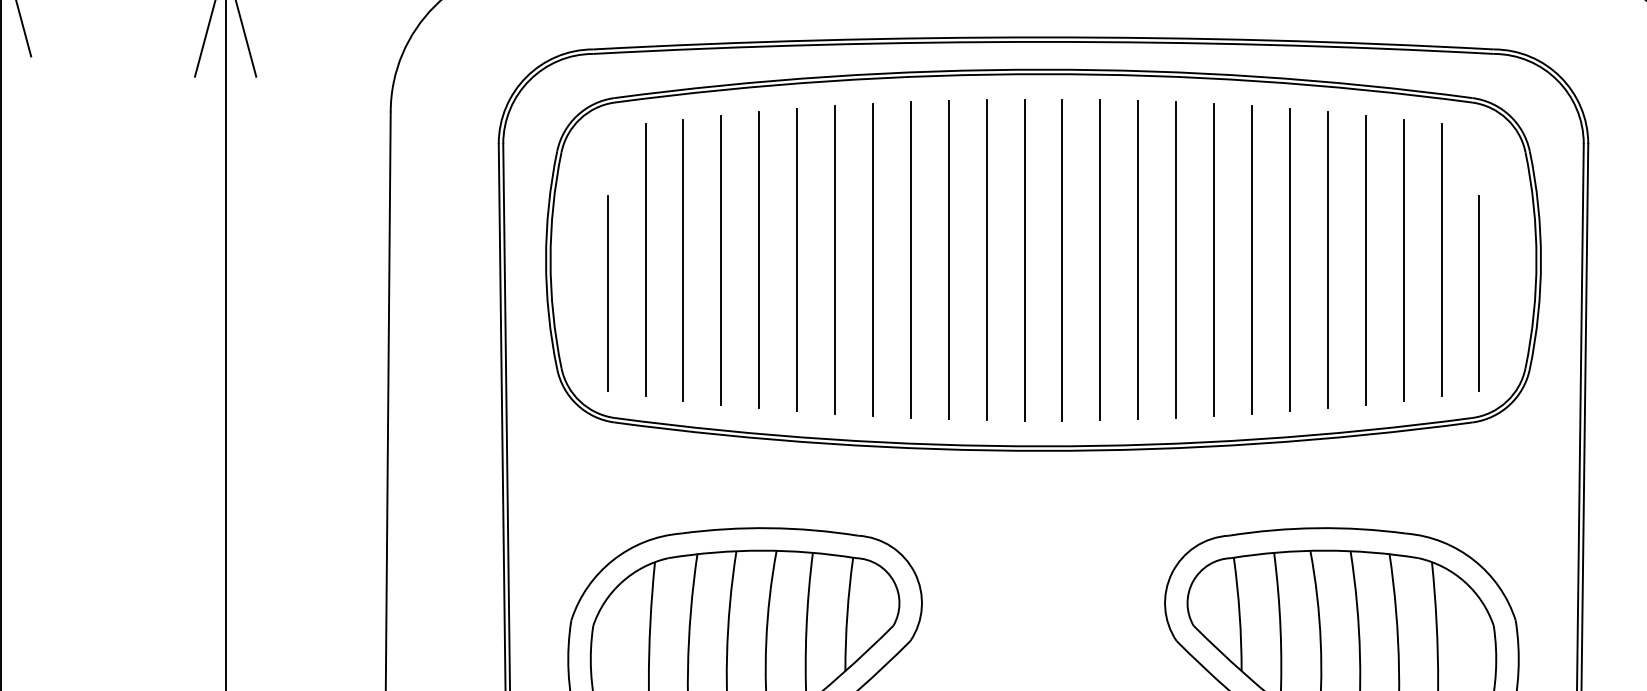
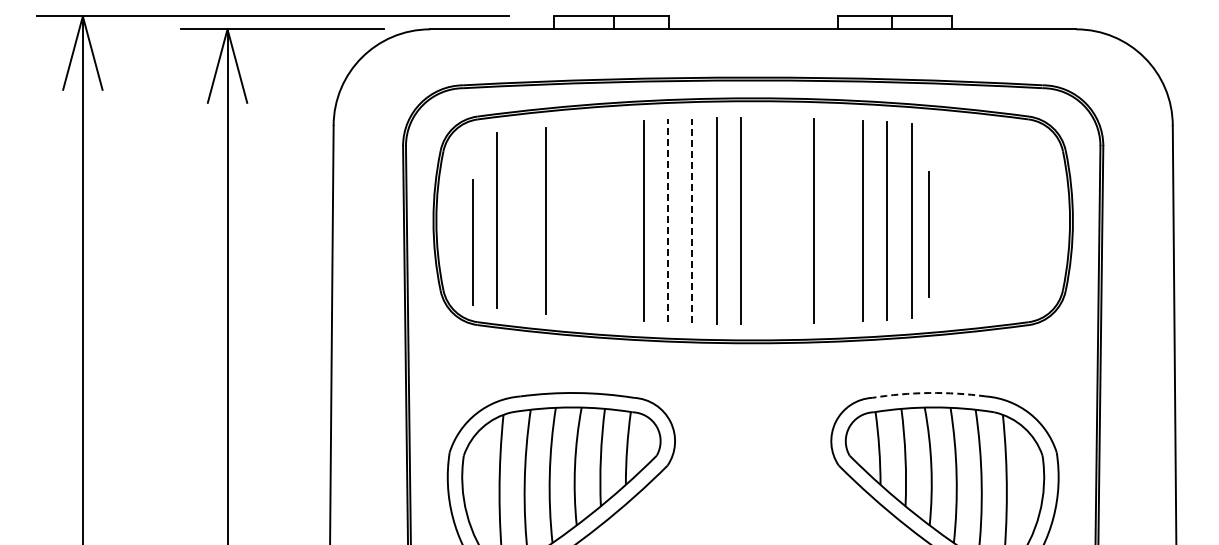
line: (683, 259) -> (521, 220), removed
line: (759, 259) -> (570, 220), removed
line: (796, 259) -> (594, 220), removed
line: (833, 259) -> (618, 220), removed
line: (910, 259) -> (667, 220), solid -> dashed
line: (949, 259) -> (692, 220), solid -> dashed
line: (1062, 259) -> (765, 220), removed
line: (1099, 259) -> (789, 220), removed
line: (1176, 259) -> (838, 220), removed
line: (1327, 259) -> (935, 220), removed
line: (1366, 259) -> (960, 220), removed
line: (1403, 259) -> (984, 220), removed
line: (1442, 259) -> (1009, 220), removed
line: (1478, 293) -> (928, 234), moved
arc: (1317, 528) -> (929, 393), solid -> dashed

